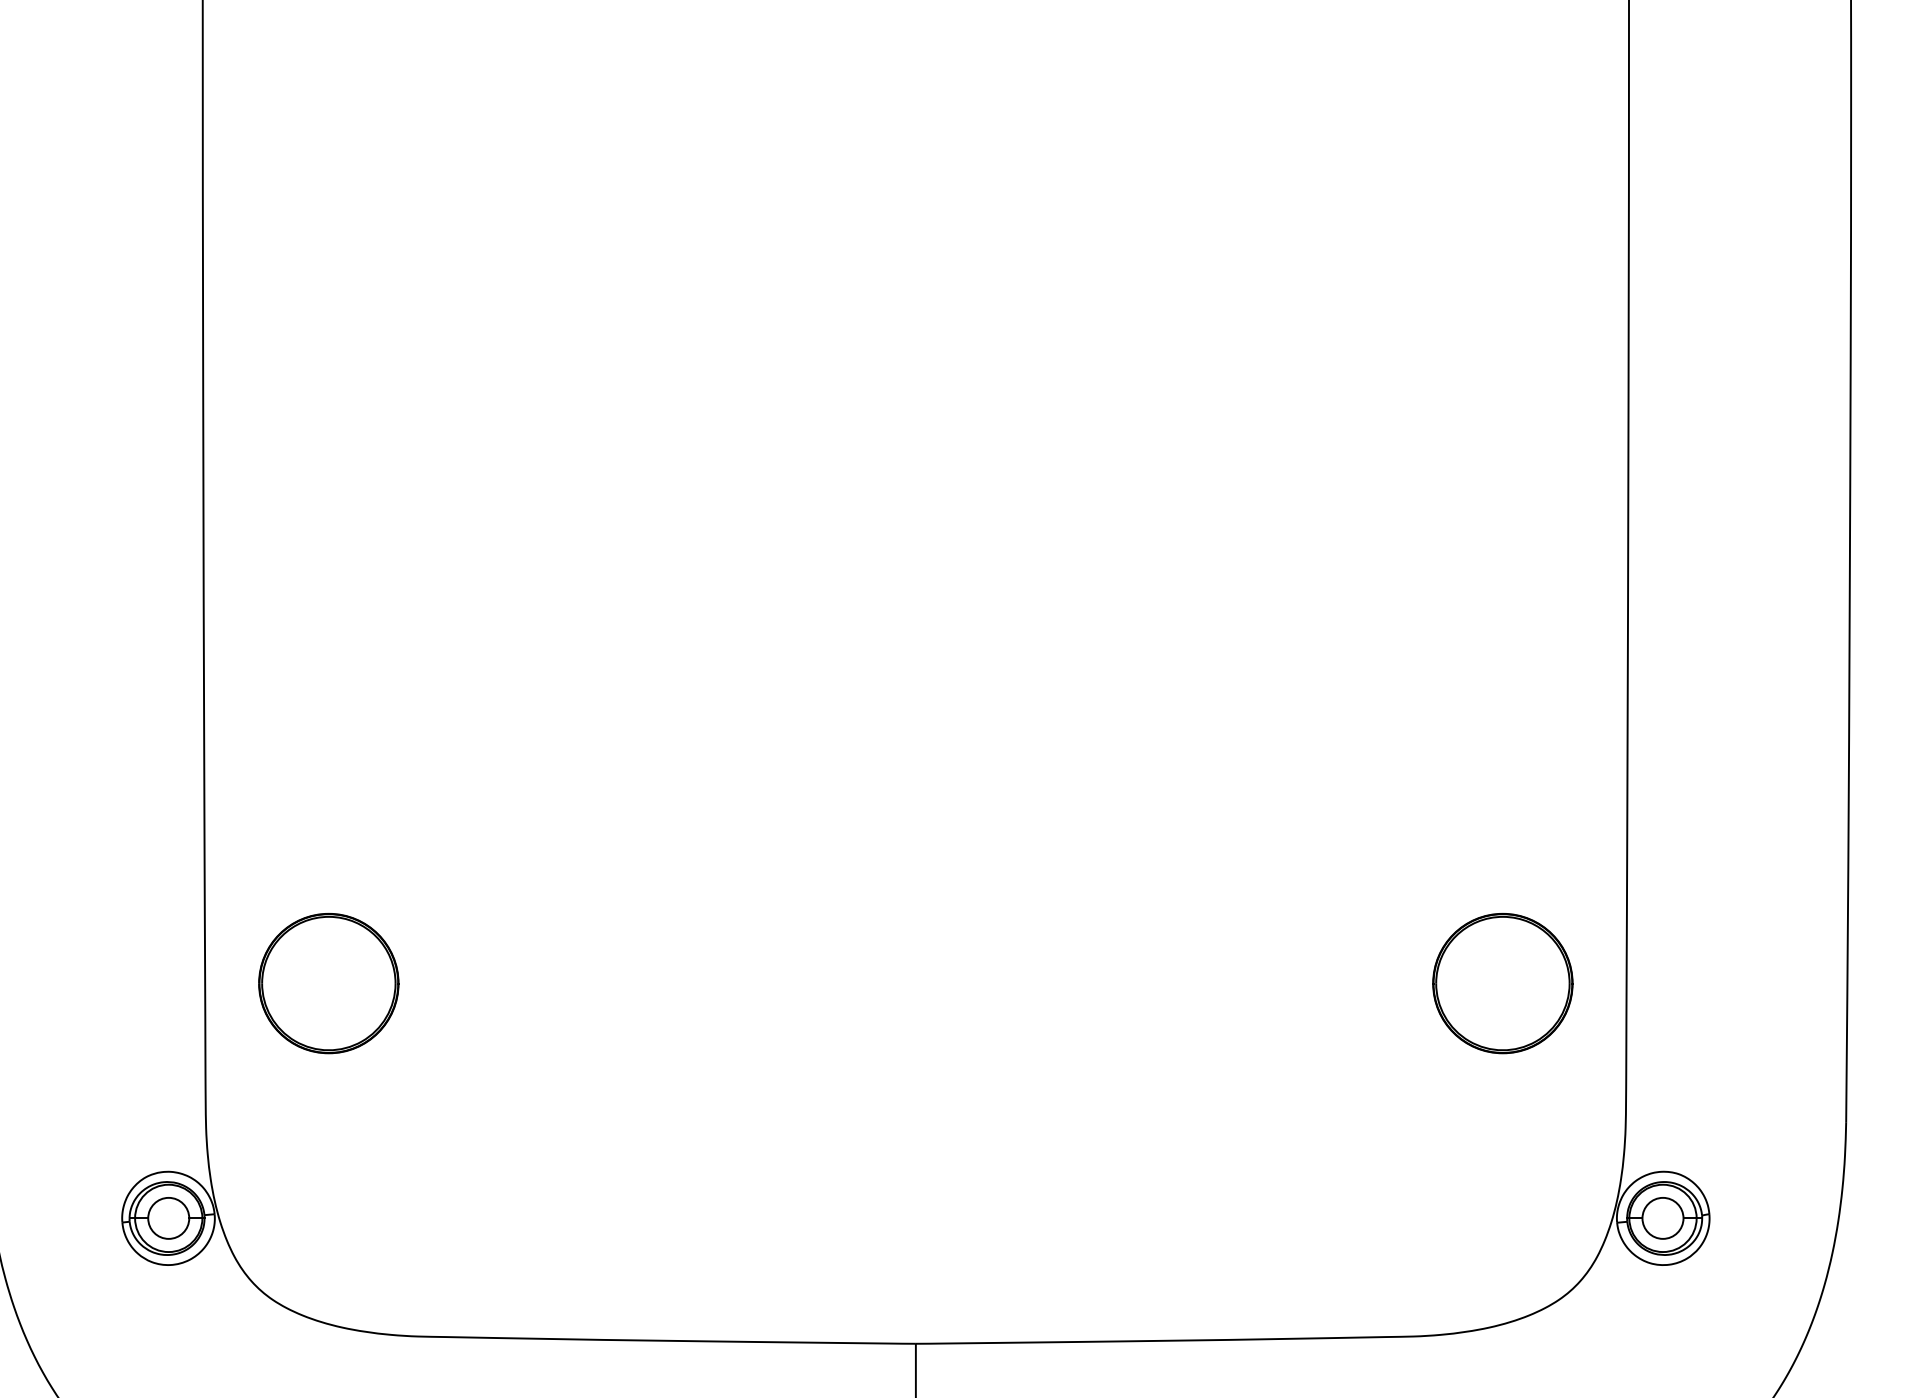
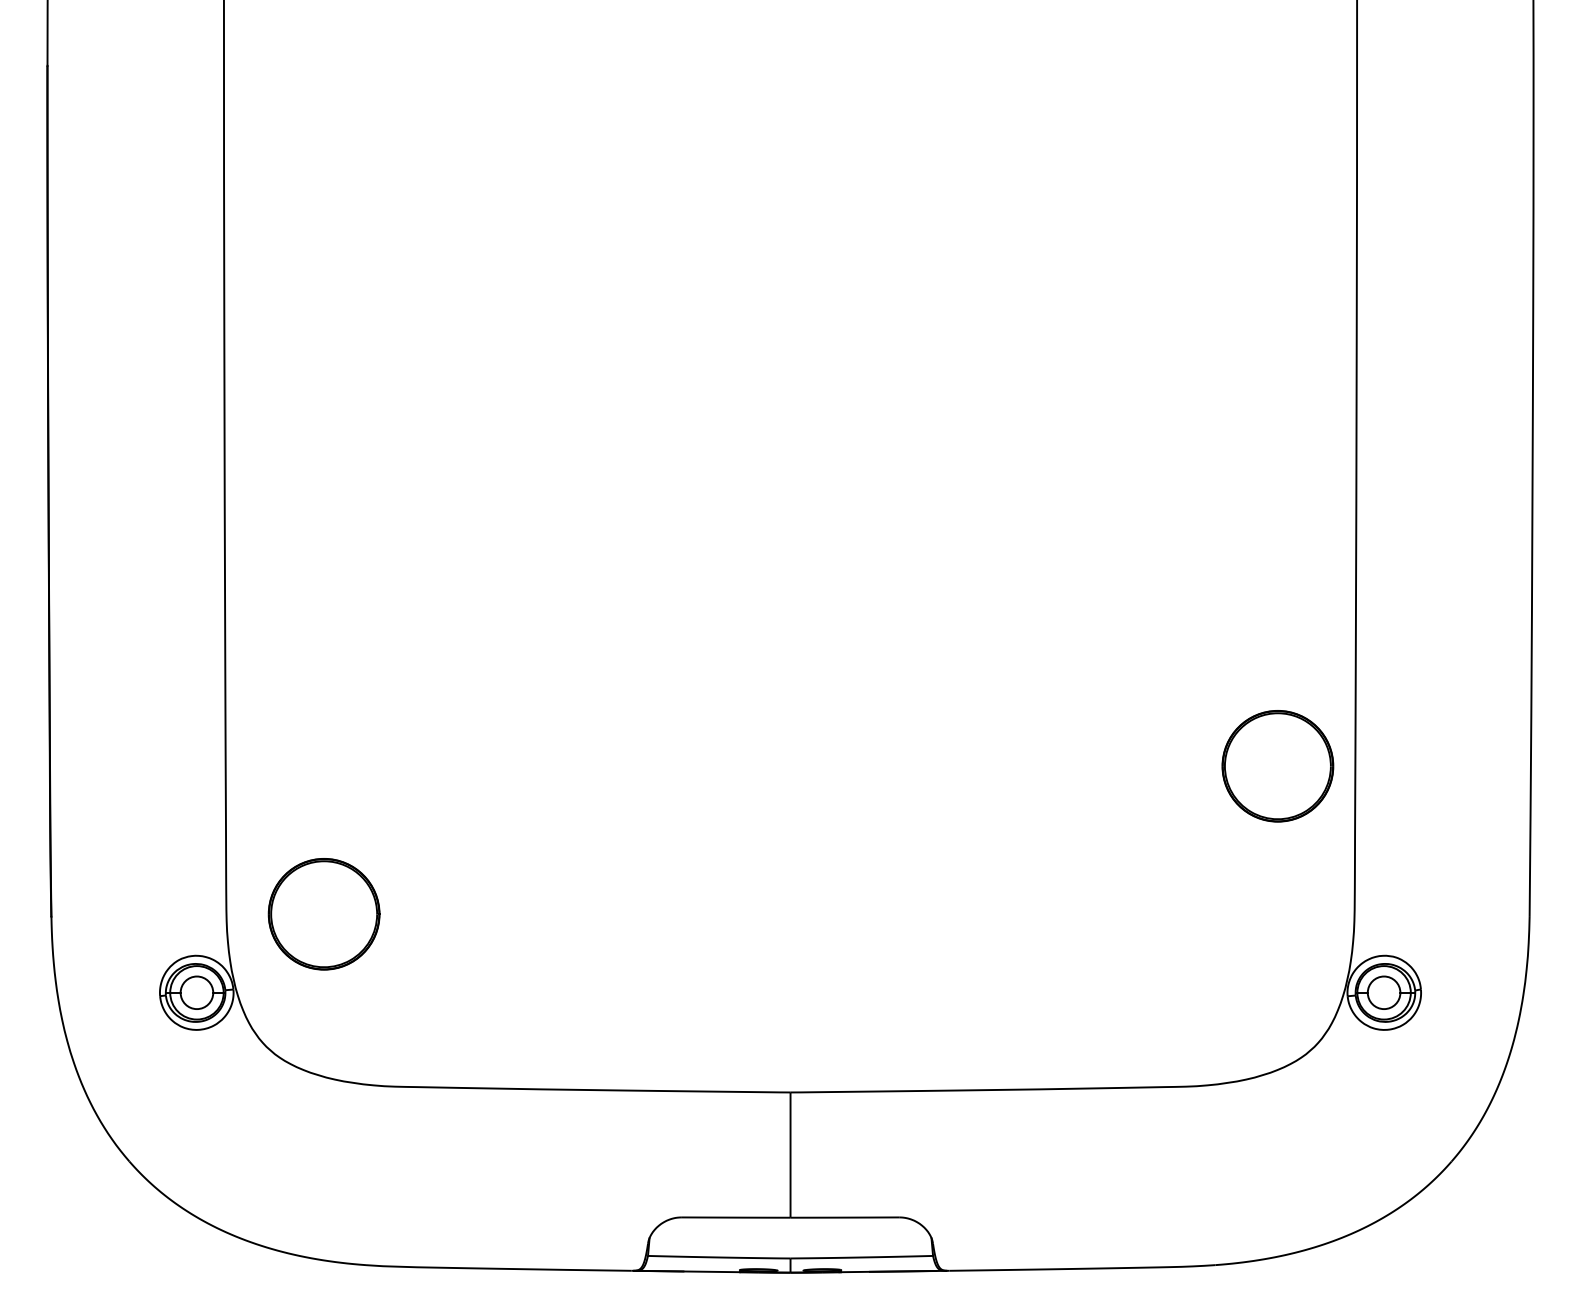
part: (328, 983) -> (323, 914), moved
part: (1502, 983) -> (1277, 766), moved

